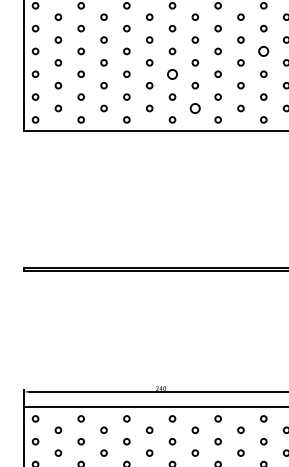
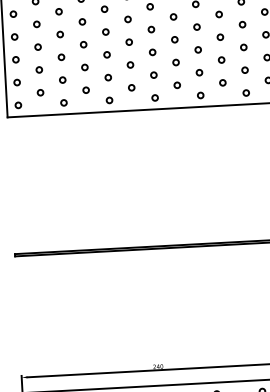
circle: (263, 51) -> (242, 24), size x0.62
circle: (172, 73) -> (152, 51), size x0.62
circle: (195, 108) -> (177, 85), size x0.62

